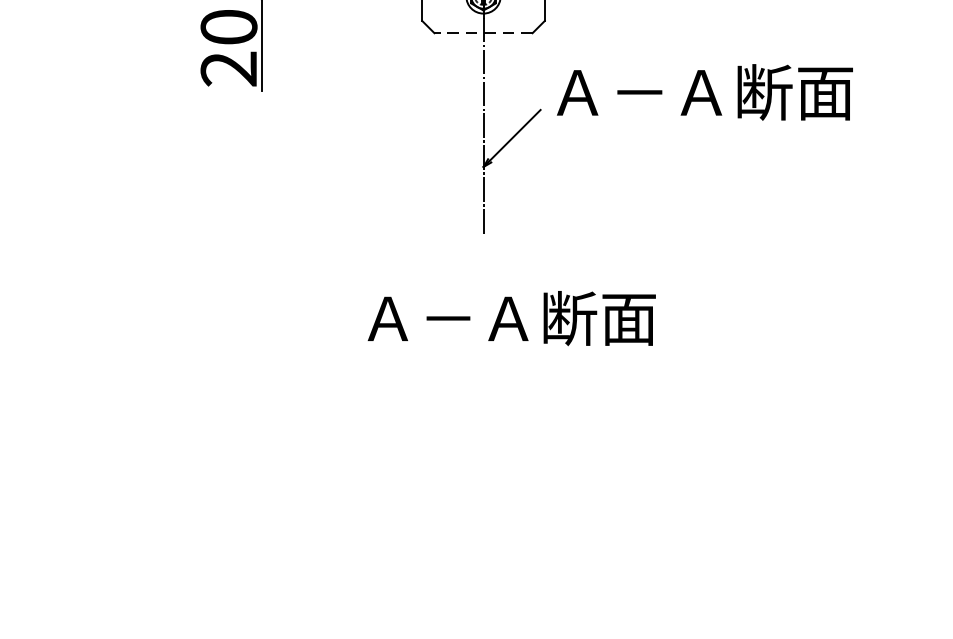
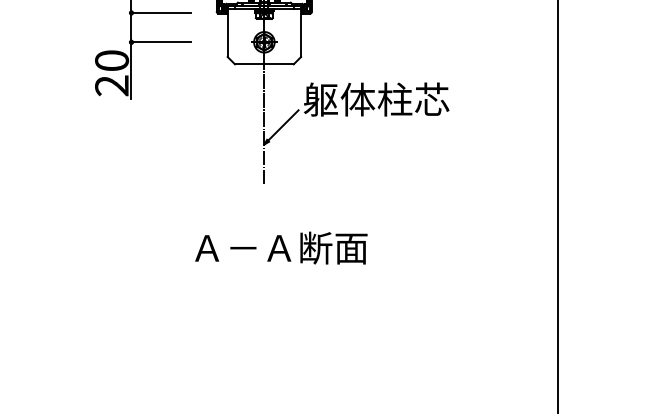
line: (482, 33) -> (263, 64), dashed -> solid
text: (700, 91) -> (394, 99), Ａ－Ａ断面 -> 躯体柱芯
text: (512, 317) -> (281, 247), moved

